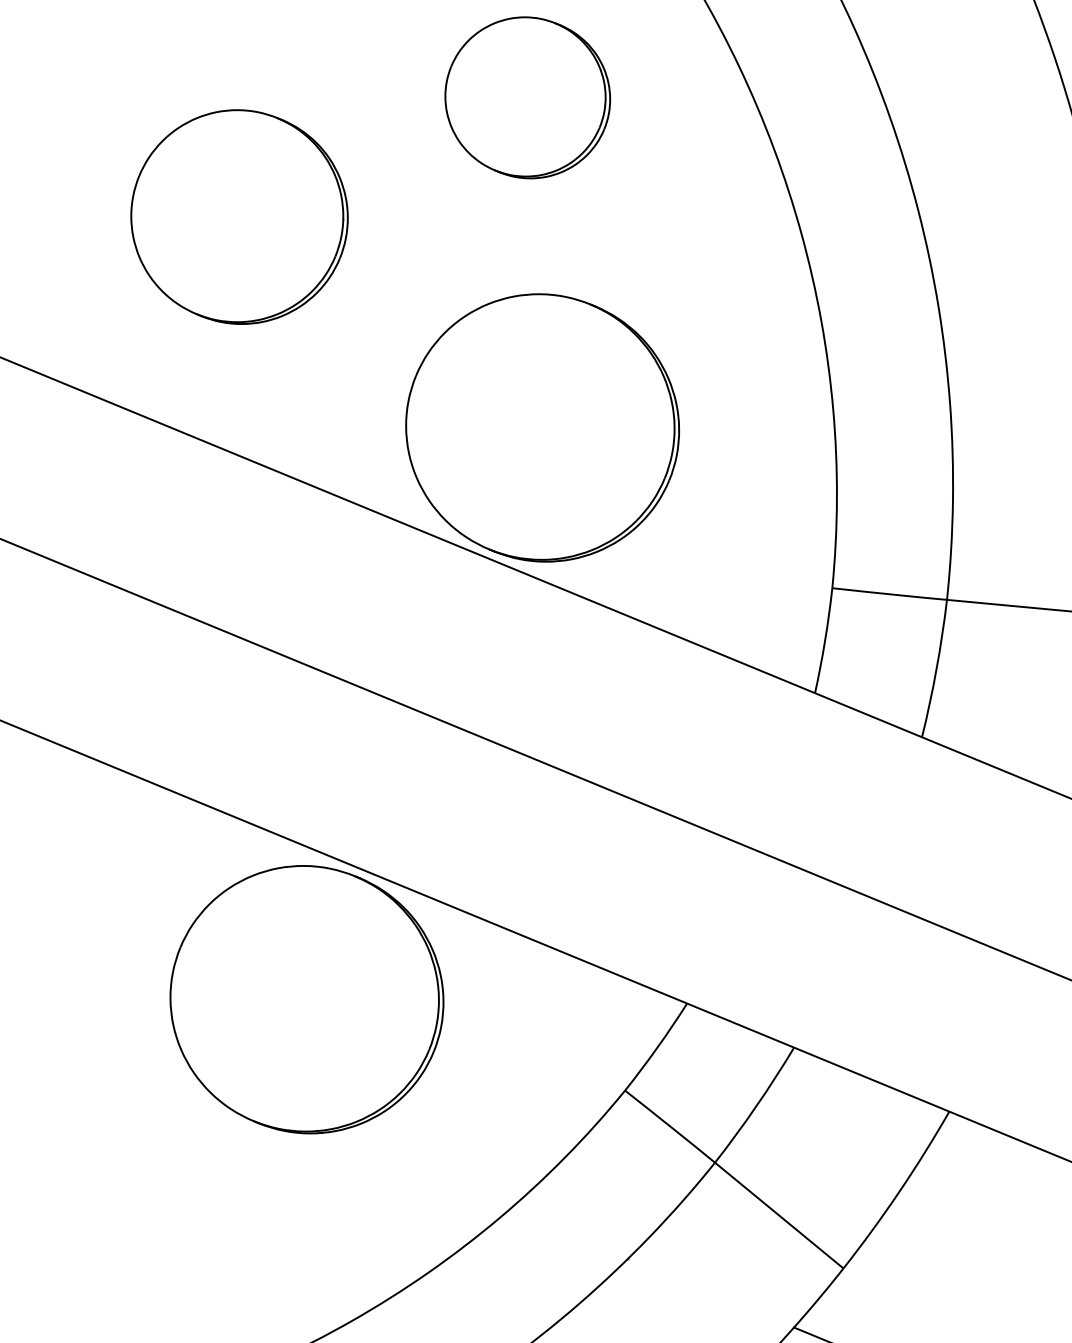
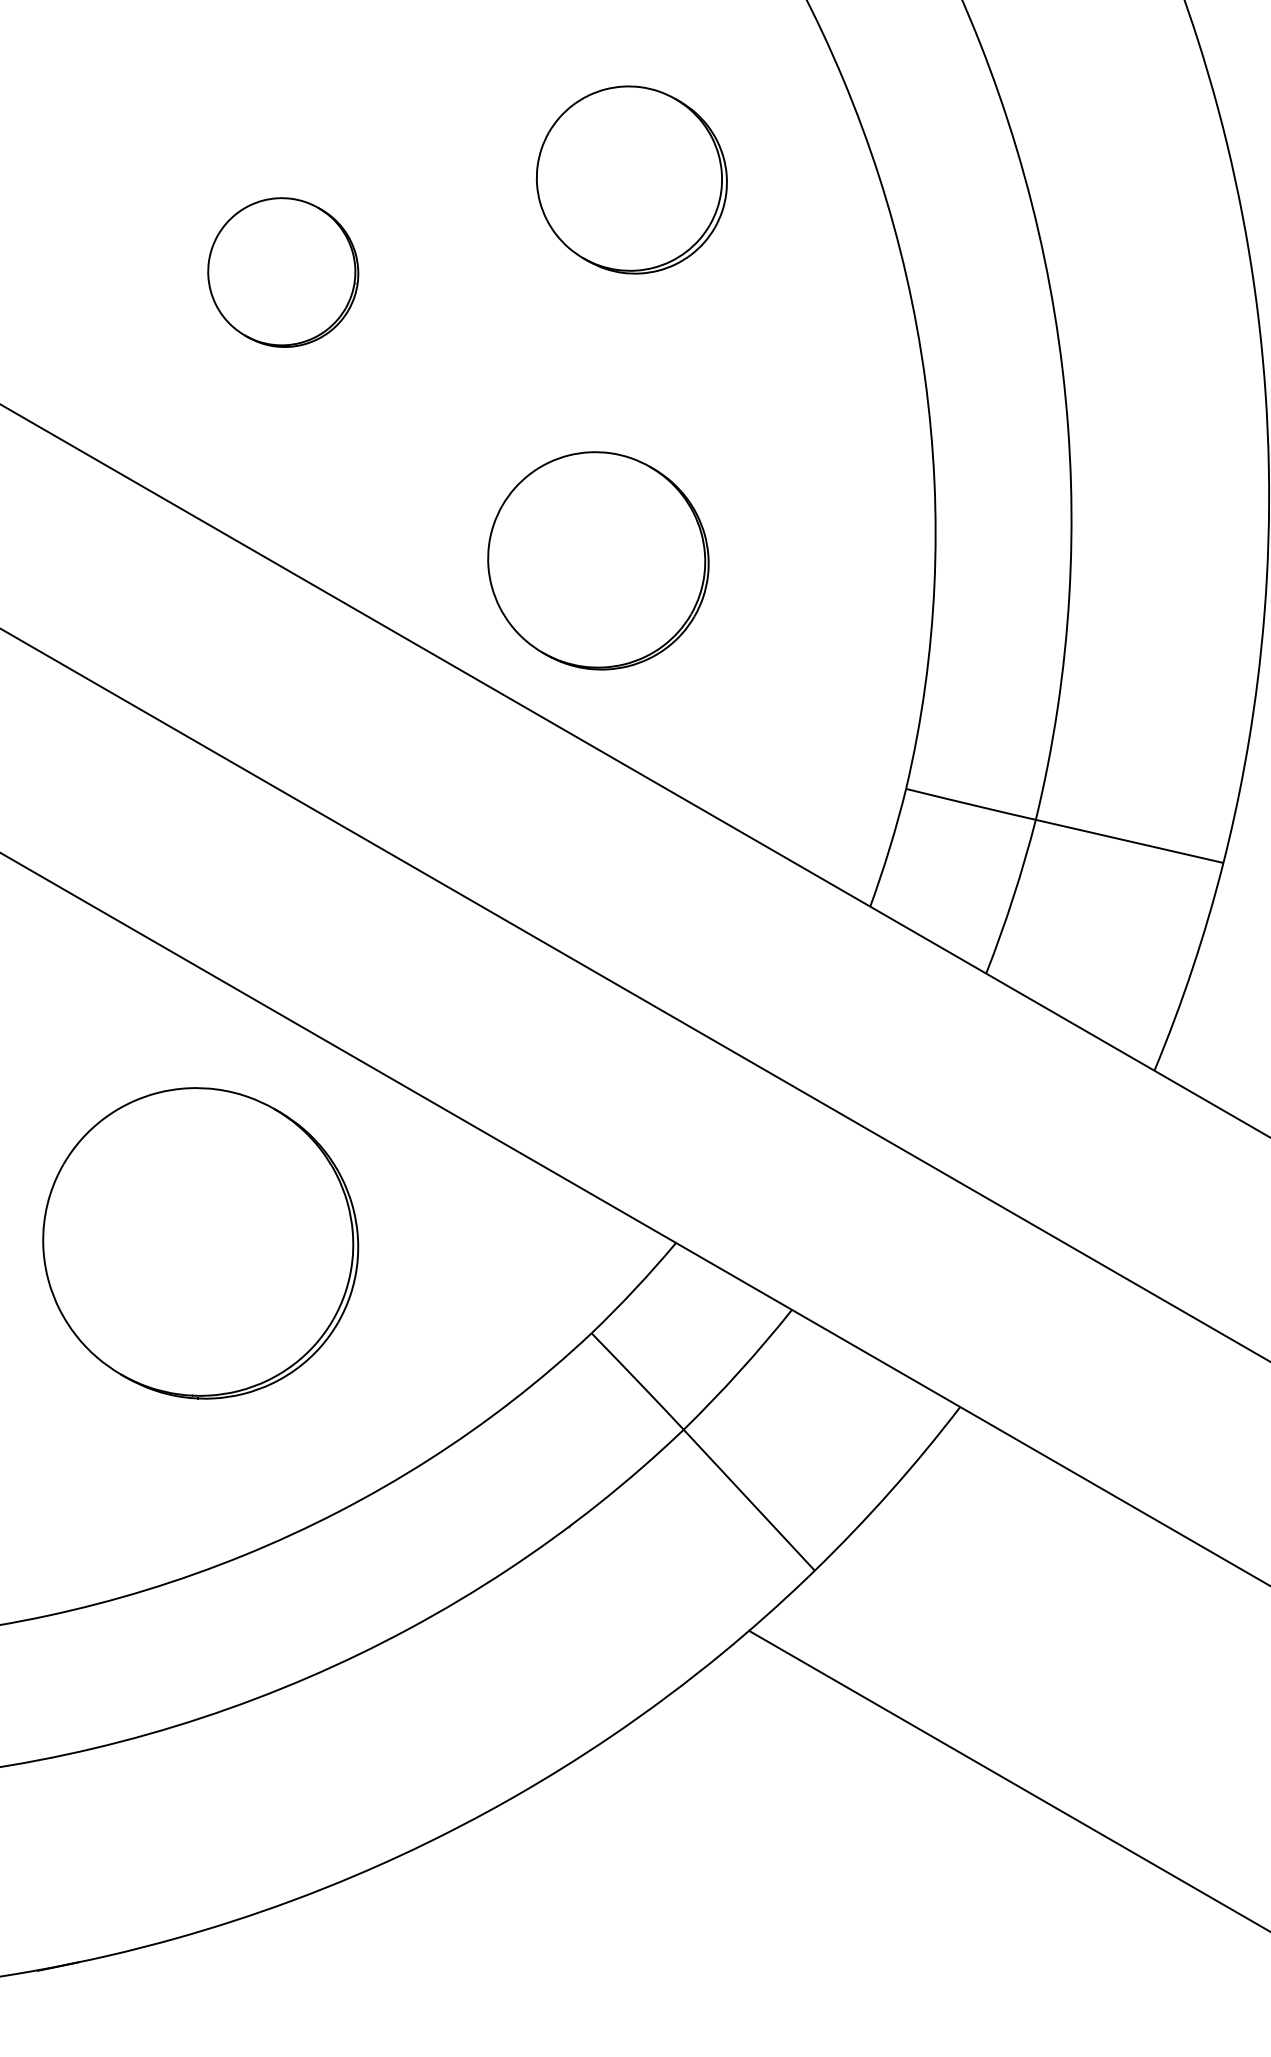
part: (239, 216) -> (283, 272), size x0.6
part: (542, 427) -> (598, 560), size x0.7
part: (306, 999) -> (200, 1243), moved

